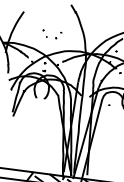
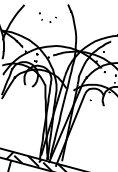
part: (52, 33) -> (47, 17), moved

